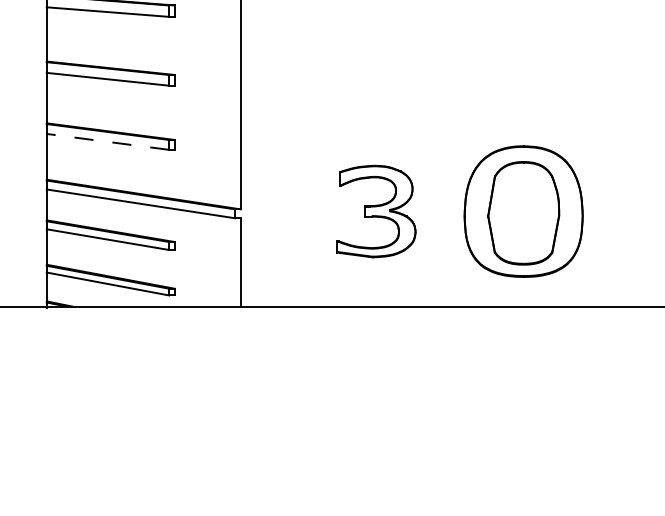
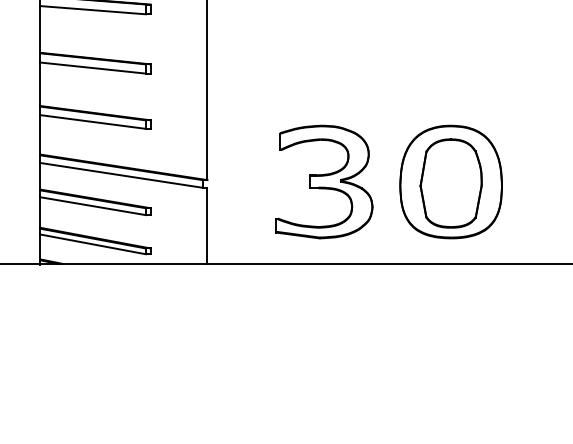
line: (108, 141) -> (93, 121), dashed -> solid
part: (376, 211) -> (324, 181), size x1.43

